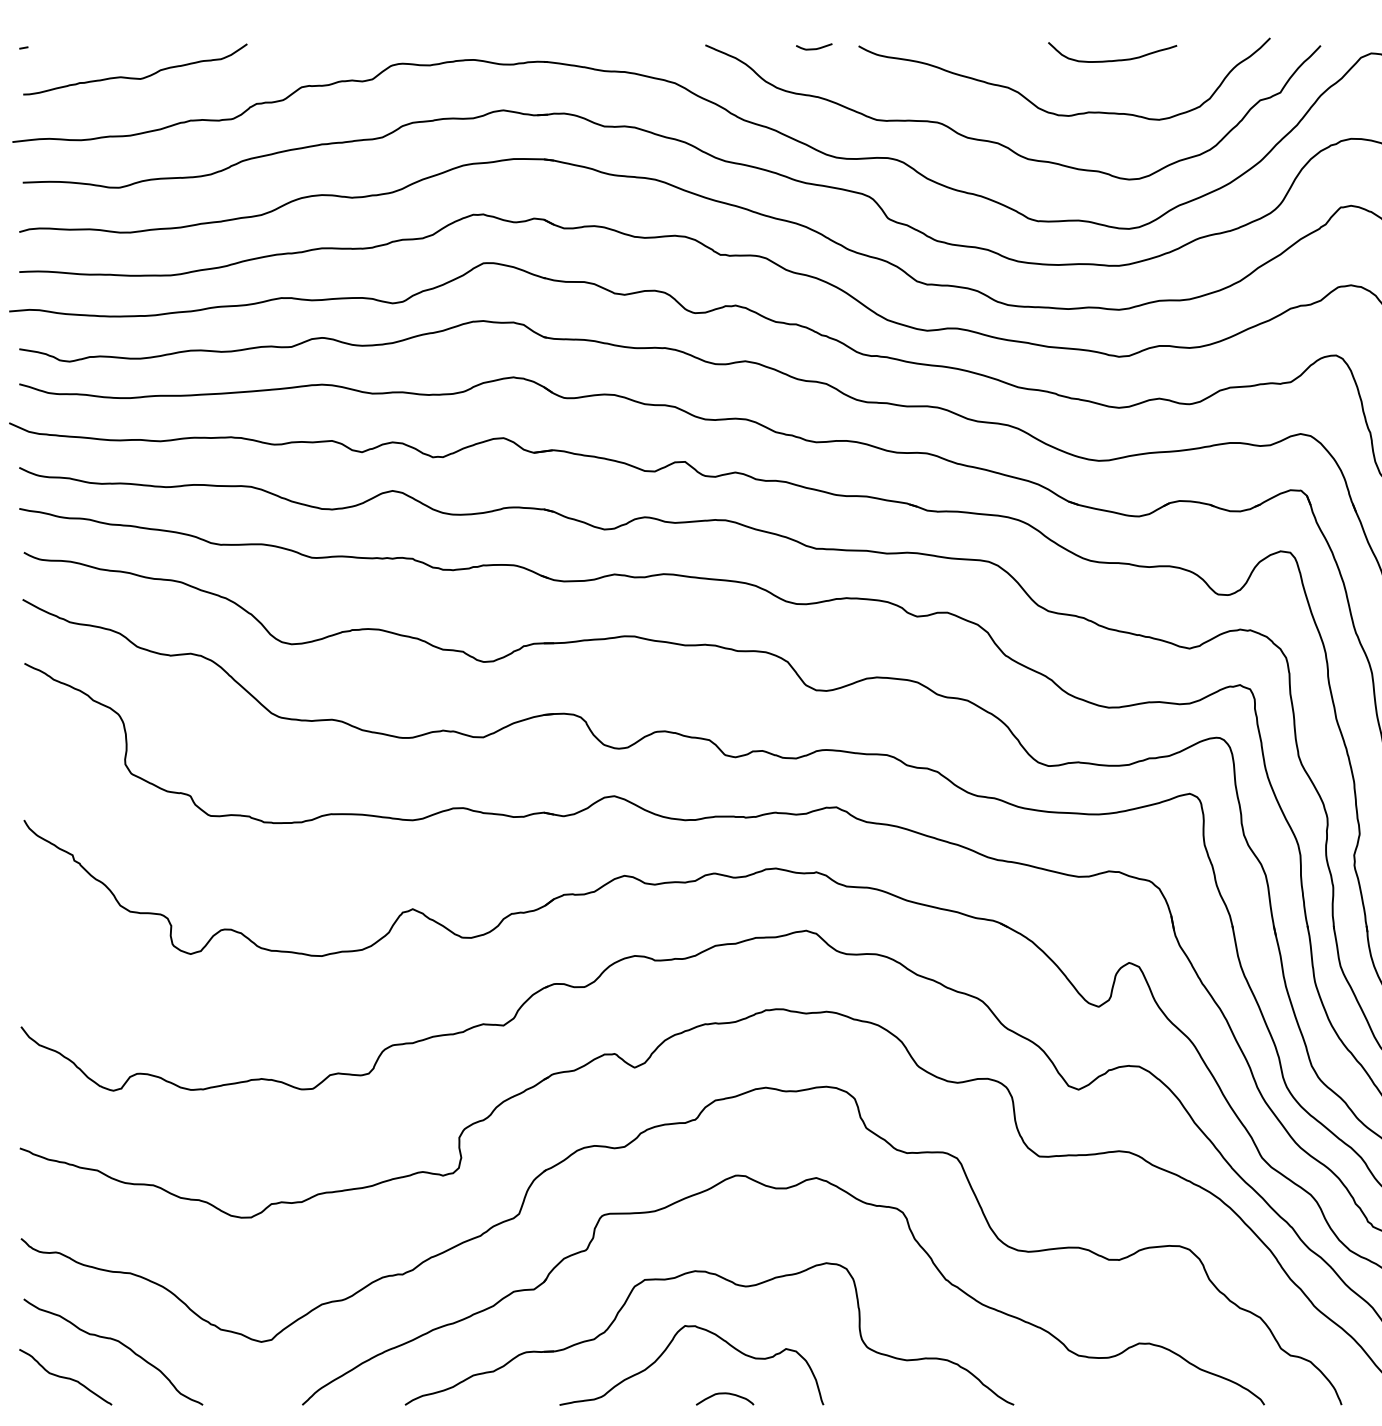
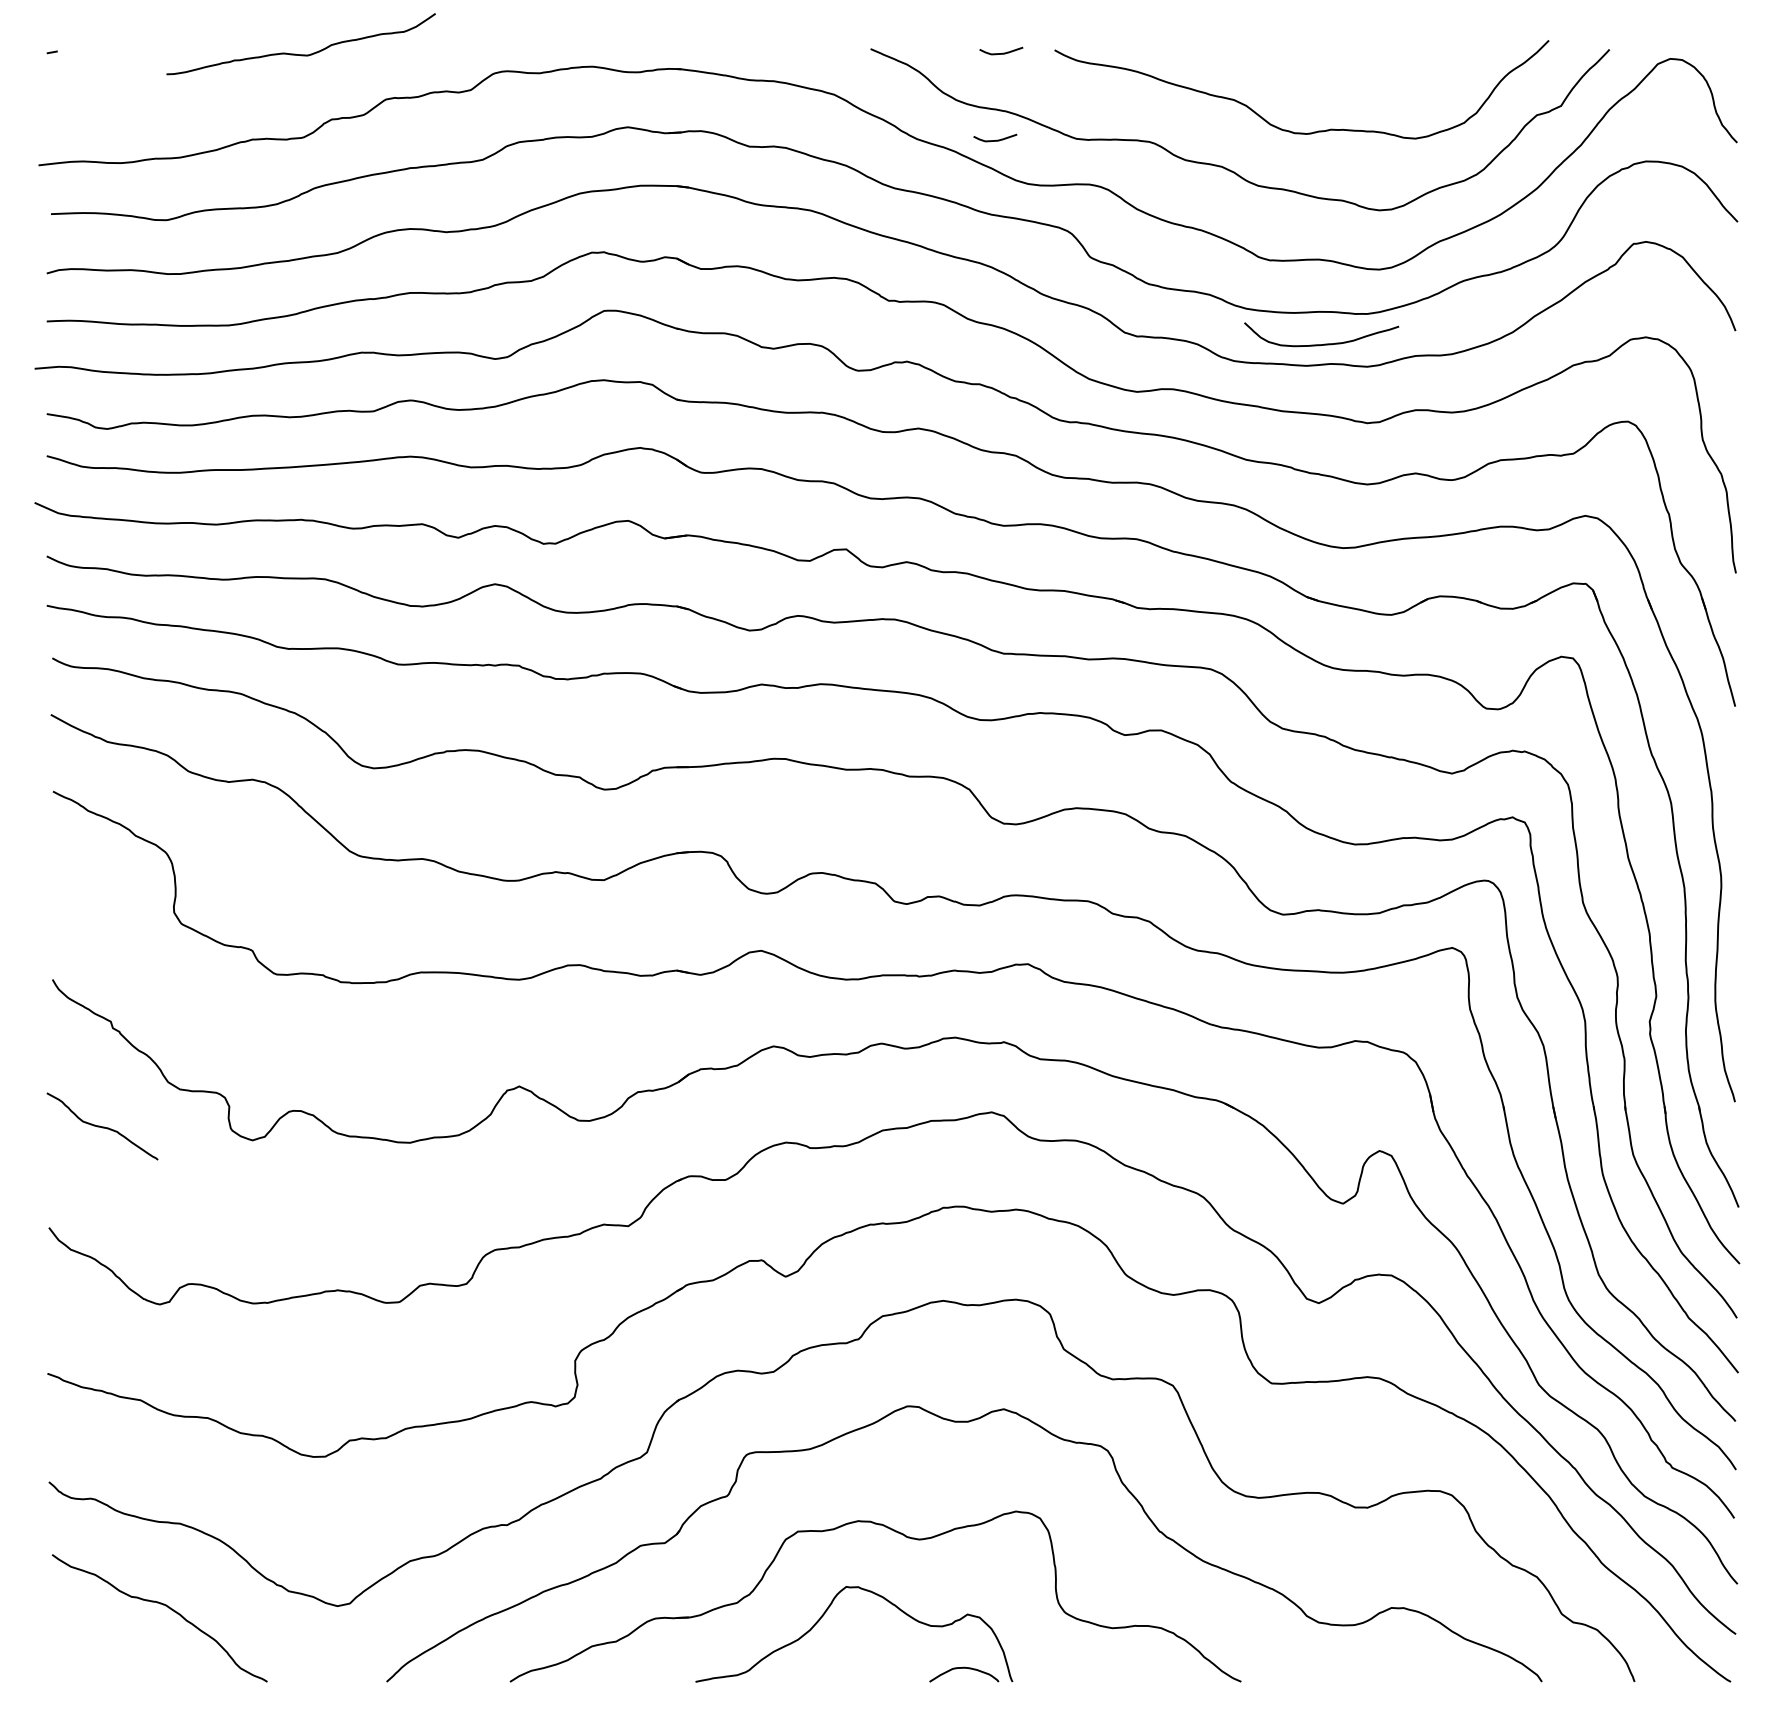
curve: (1115, 59) -> (1324, 343), moved
curve: (134, 78) -> (300, 54), moved
curve: (810, 120) -> (996, 139), added
curve: (65, 1377) -> (102, 1126), moved
curve: (725, 1393) -> (964, 1668), moved

